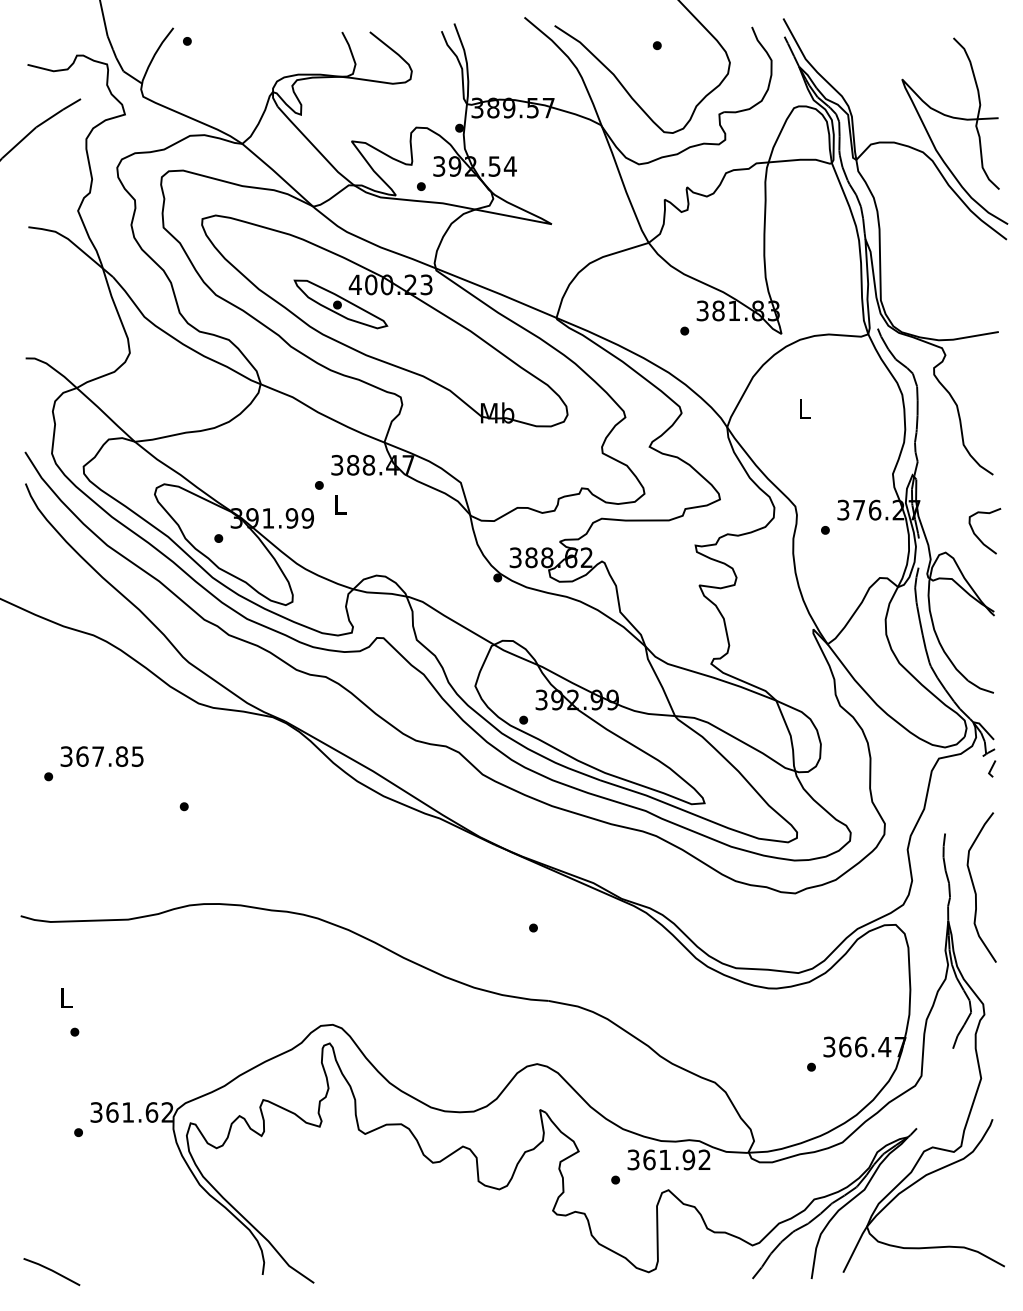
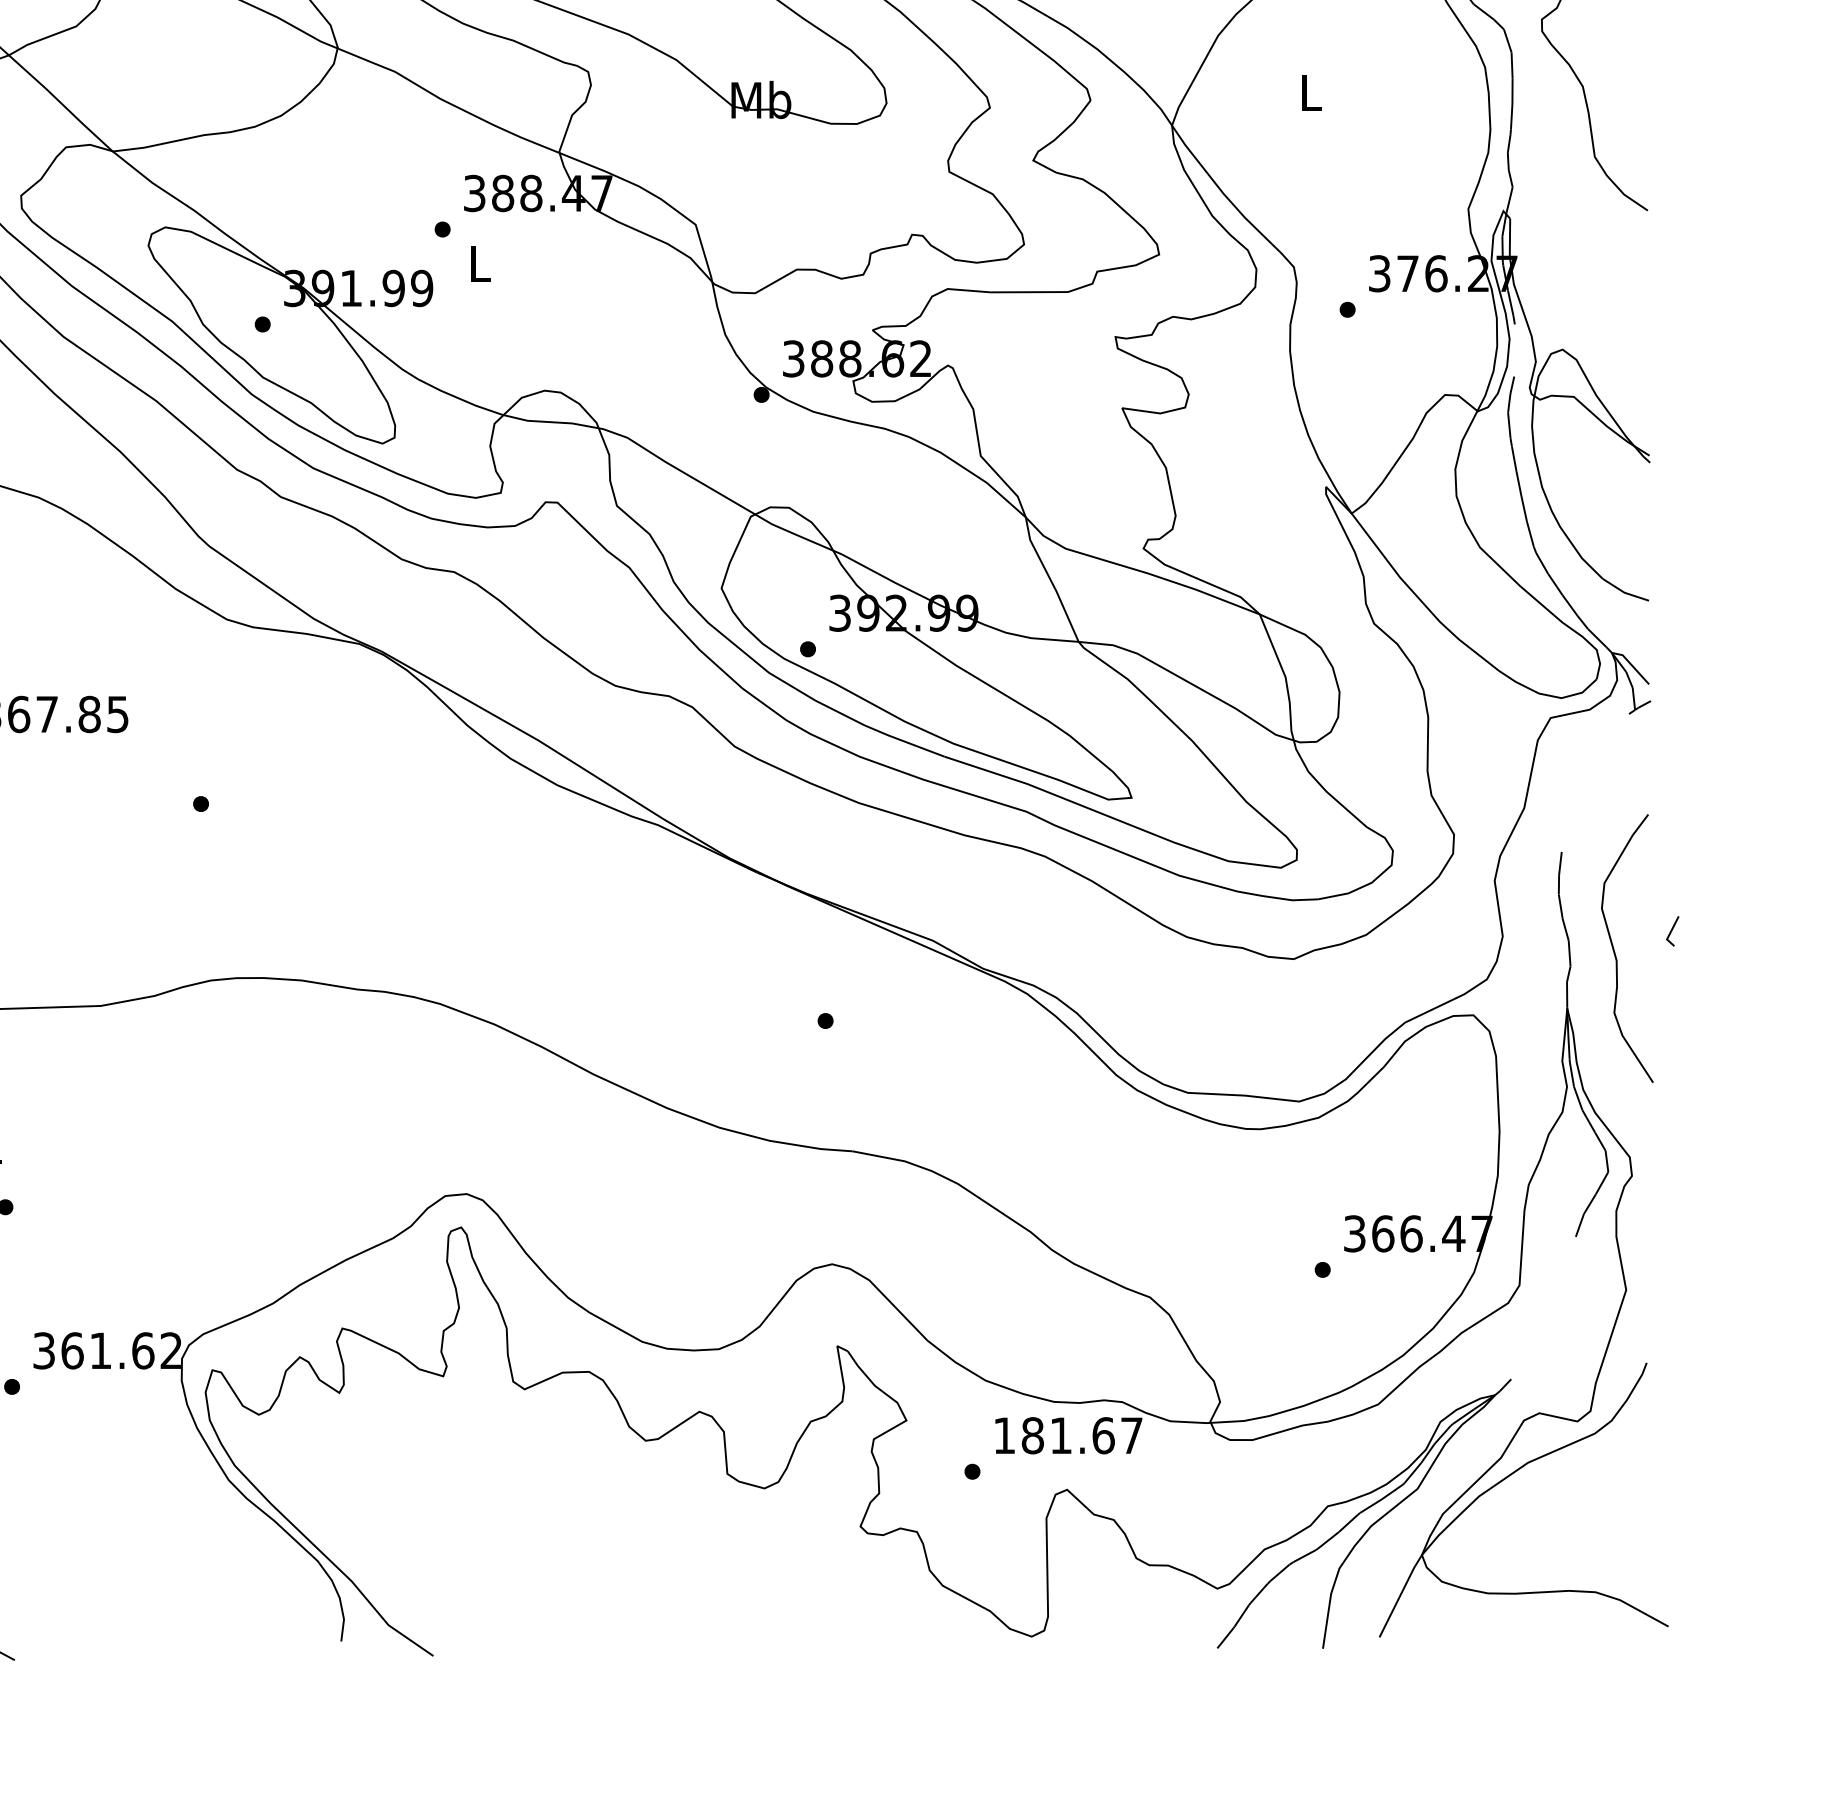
curve: (978, 536) -> (1621, 320), removed
line: (992, 768) -> (1673, 930), moved
text: (668, 1159) -> (1067, 1434), 361.92 -> 181.67

